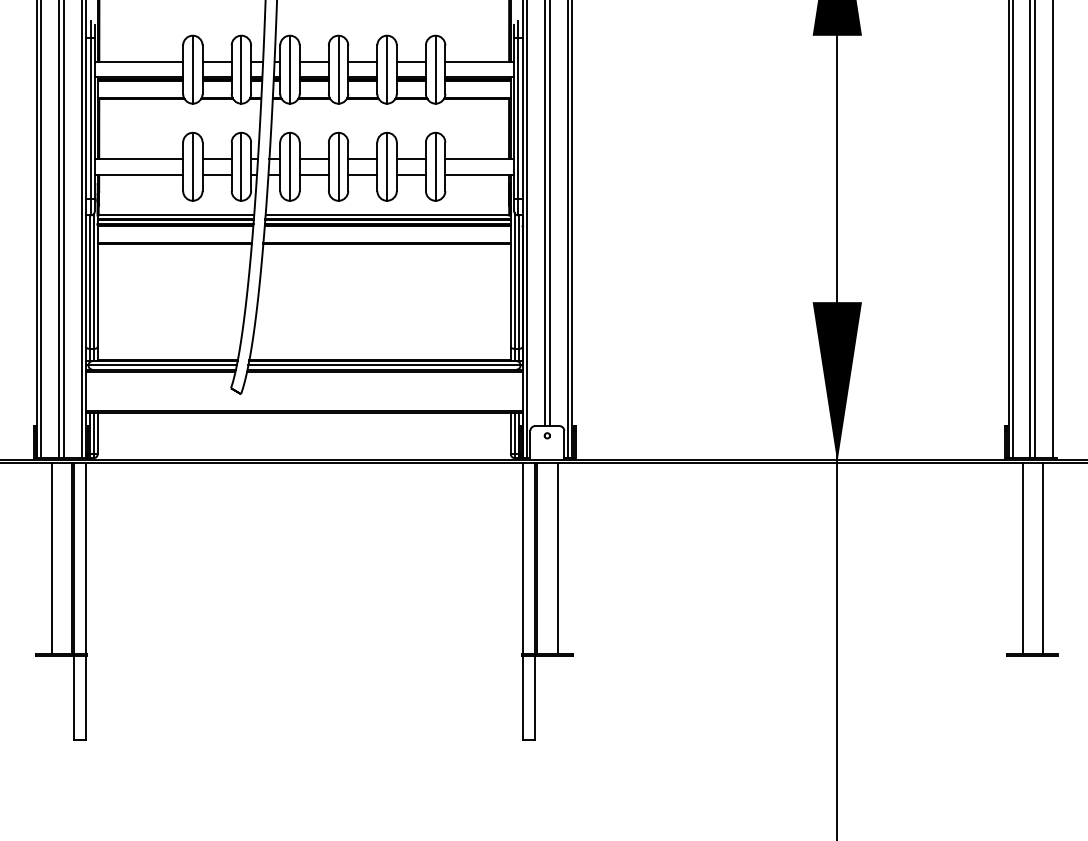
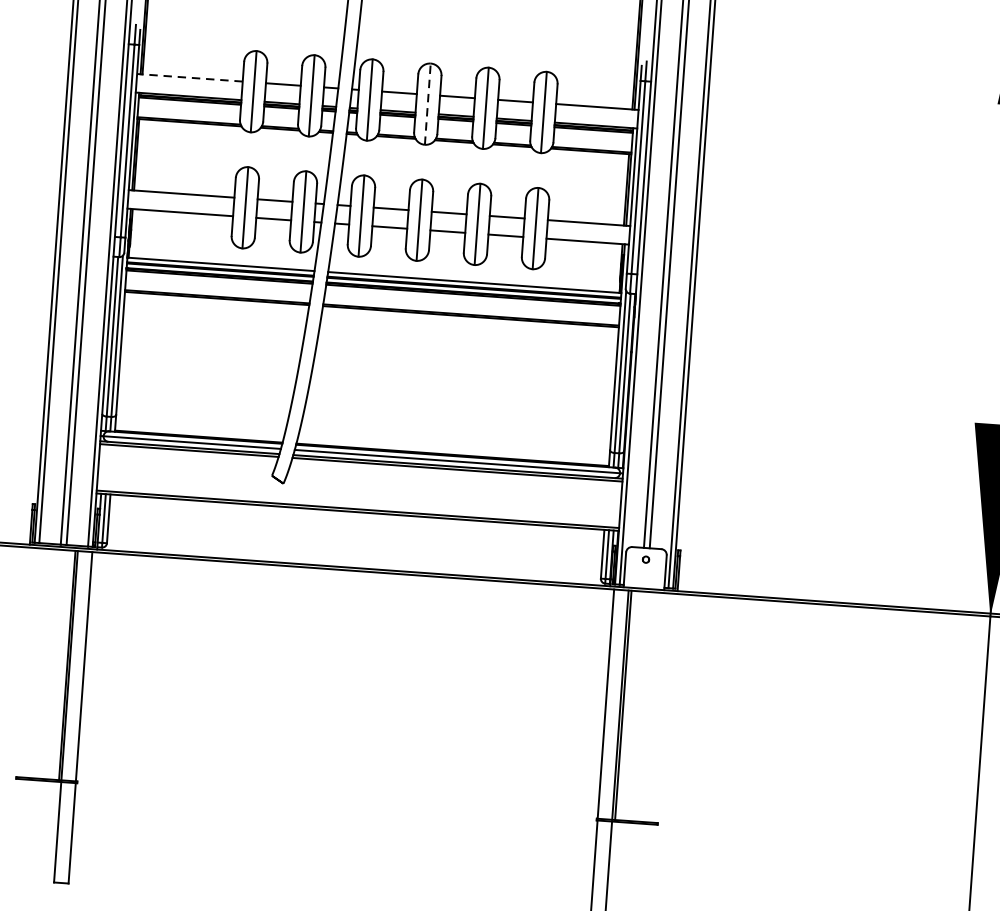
line: (138, 61) -> (189, 77), solid -> dashed
line: (338, 69) -> (427, 103), solid -> dashed
line: (51, 558) -> (42, 663), removed
line: (557, 558) -> (647, 707), removed

